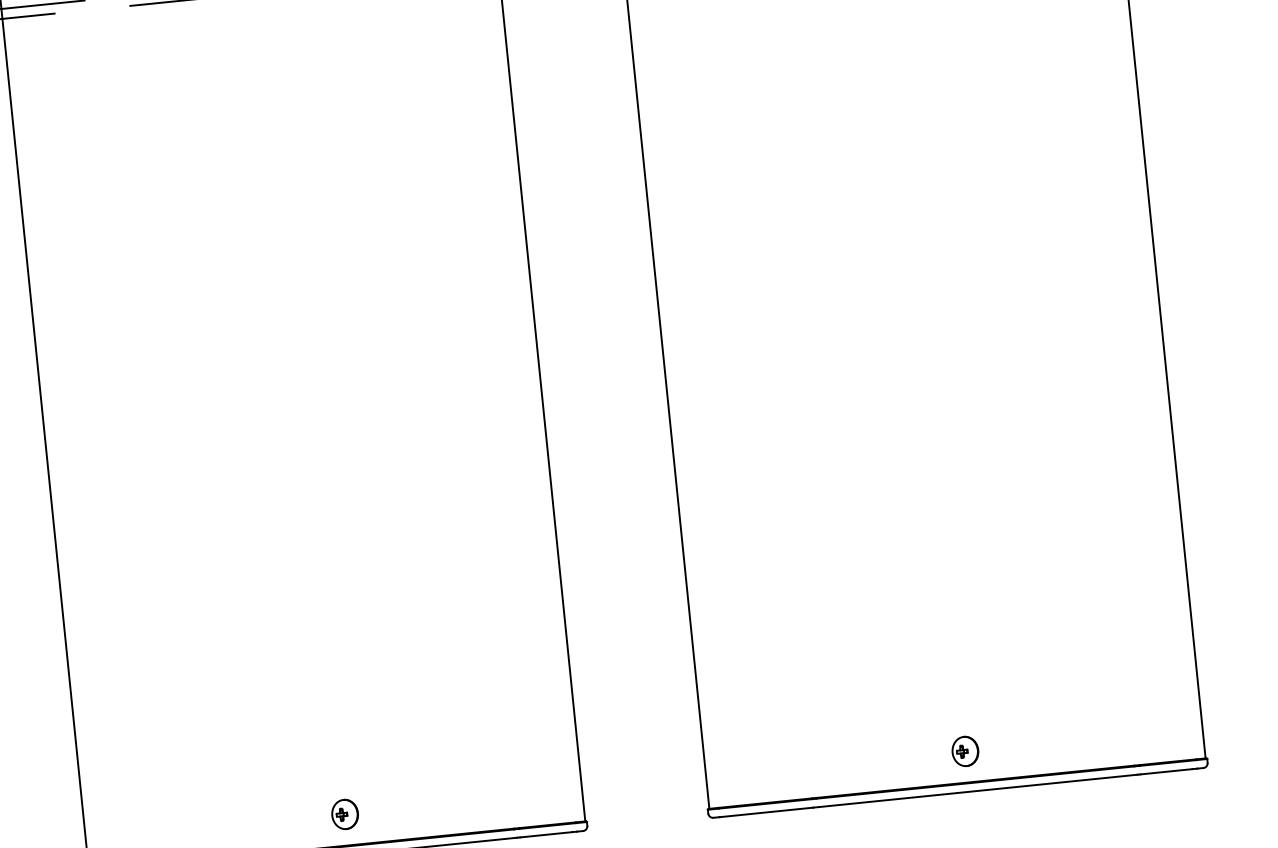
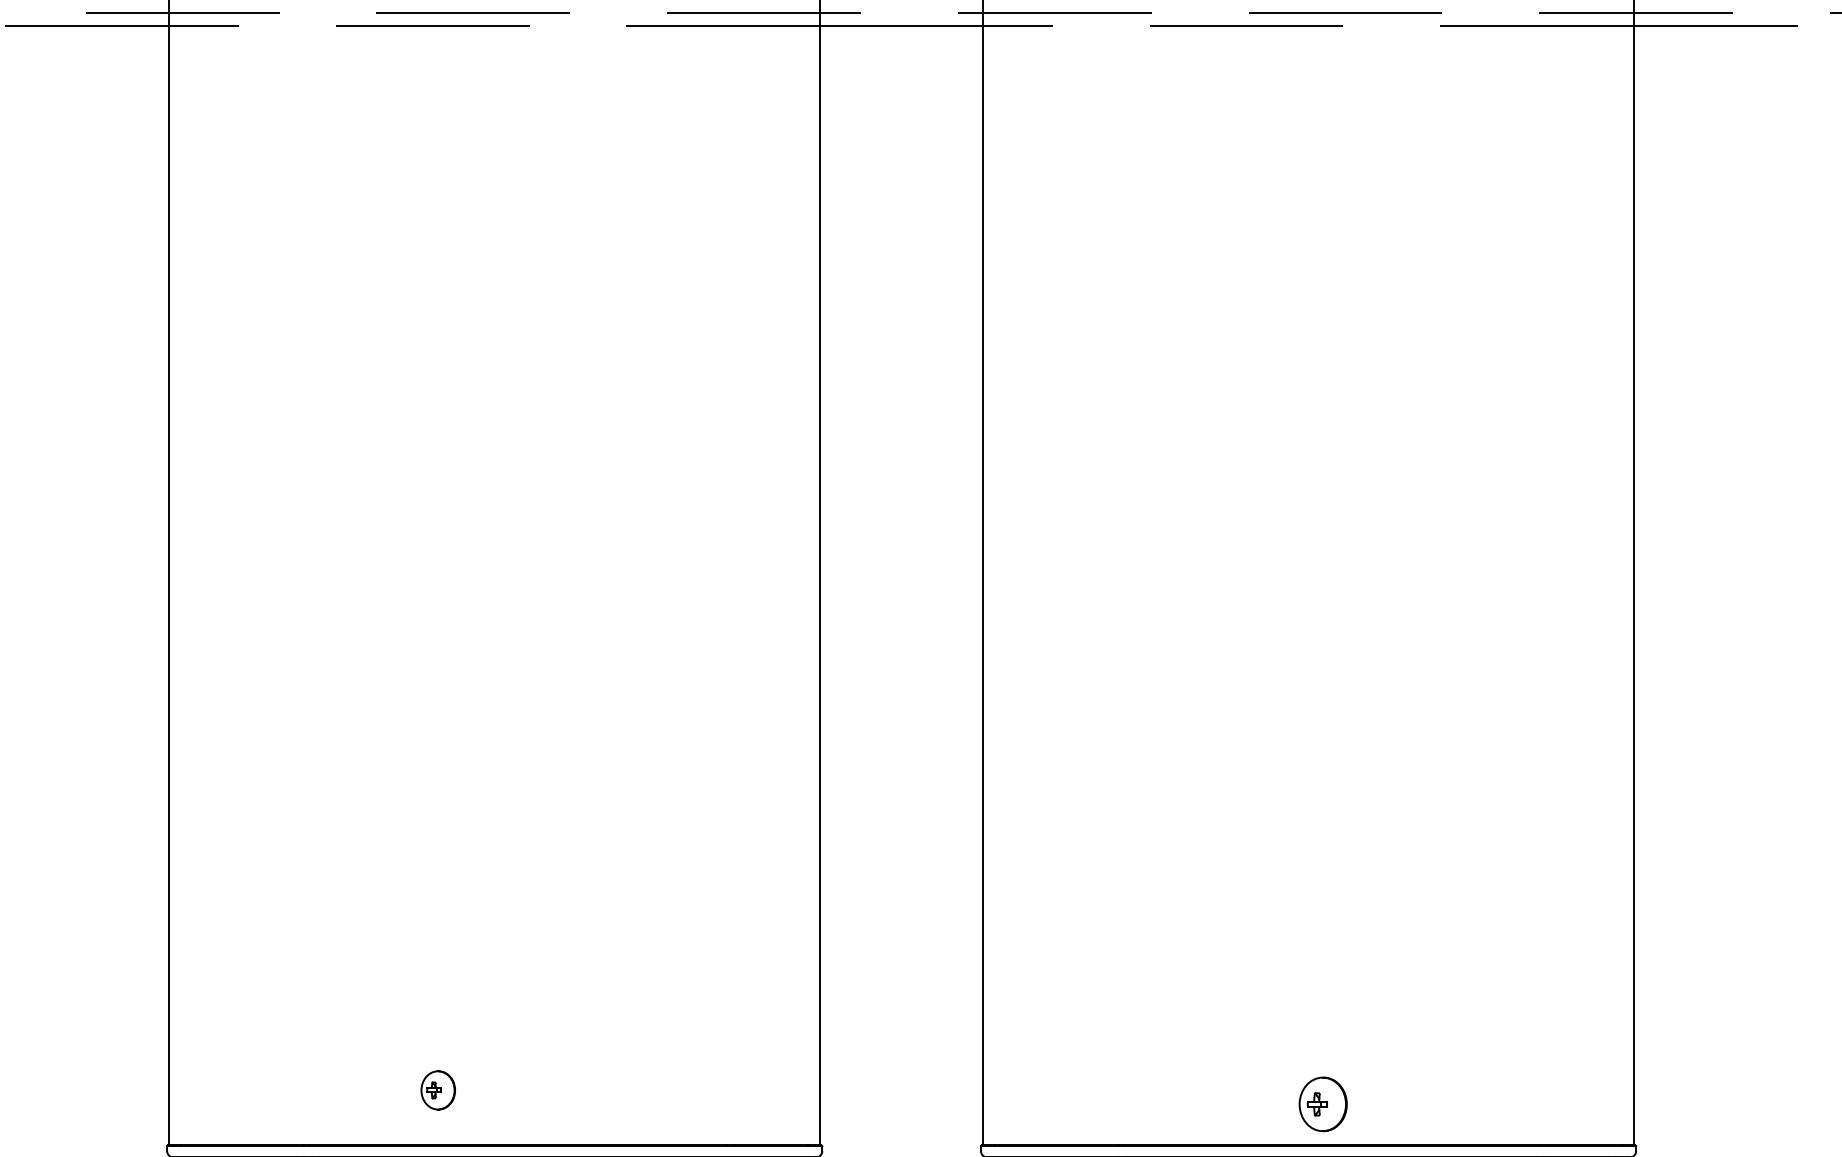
part: (964, 751) -> (1322, 1104), size x1.4
part: (344, 814) -> (437, 1090), moved

